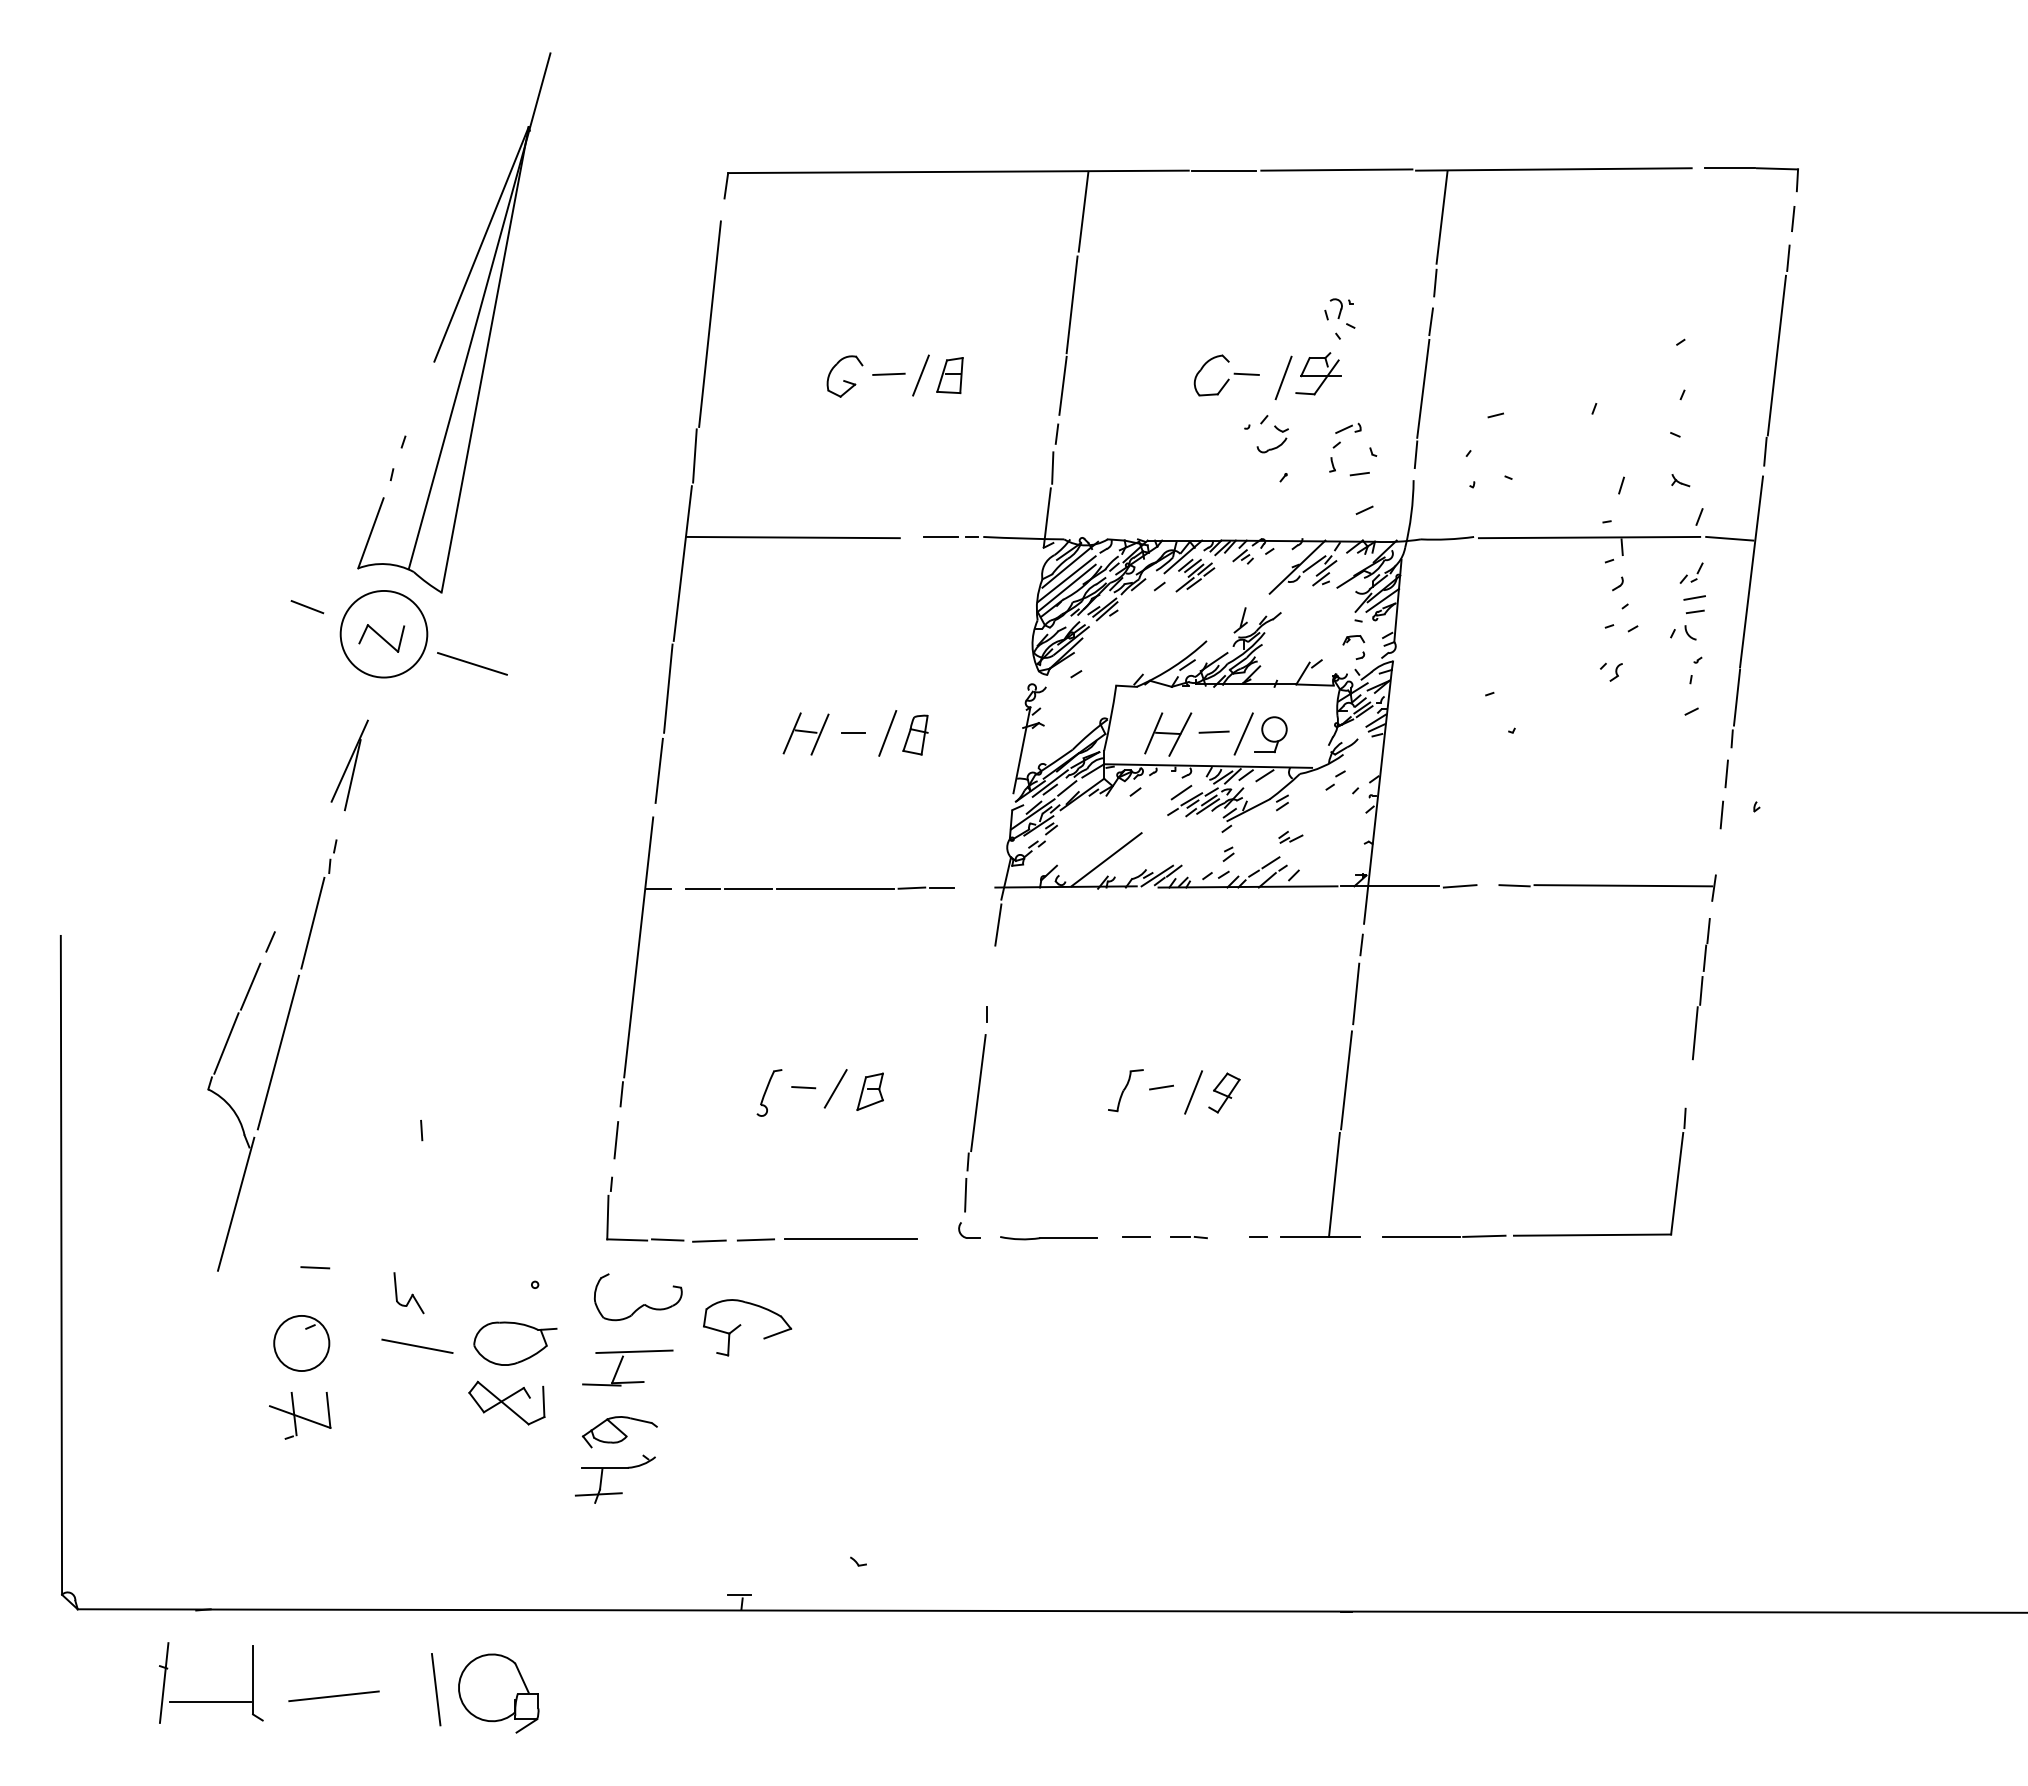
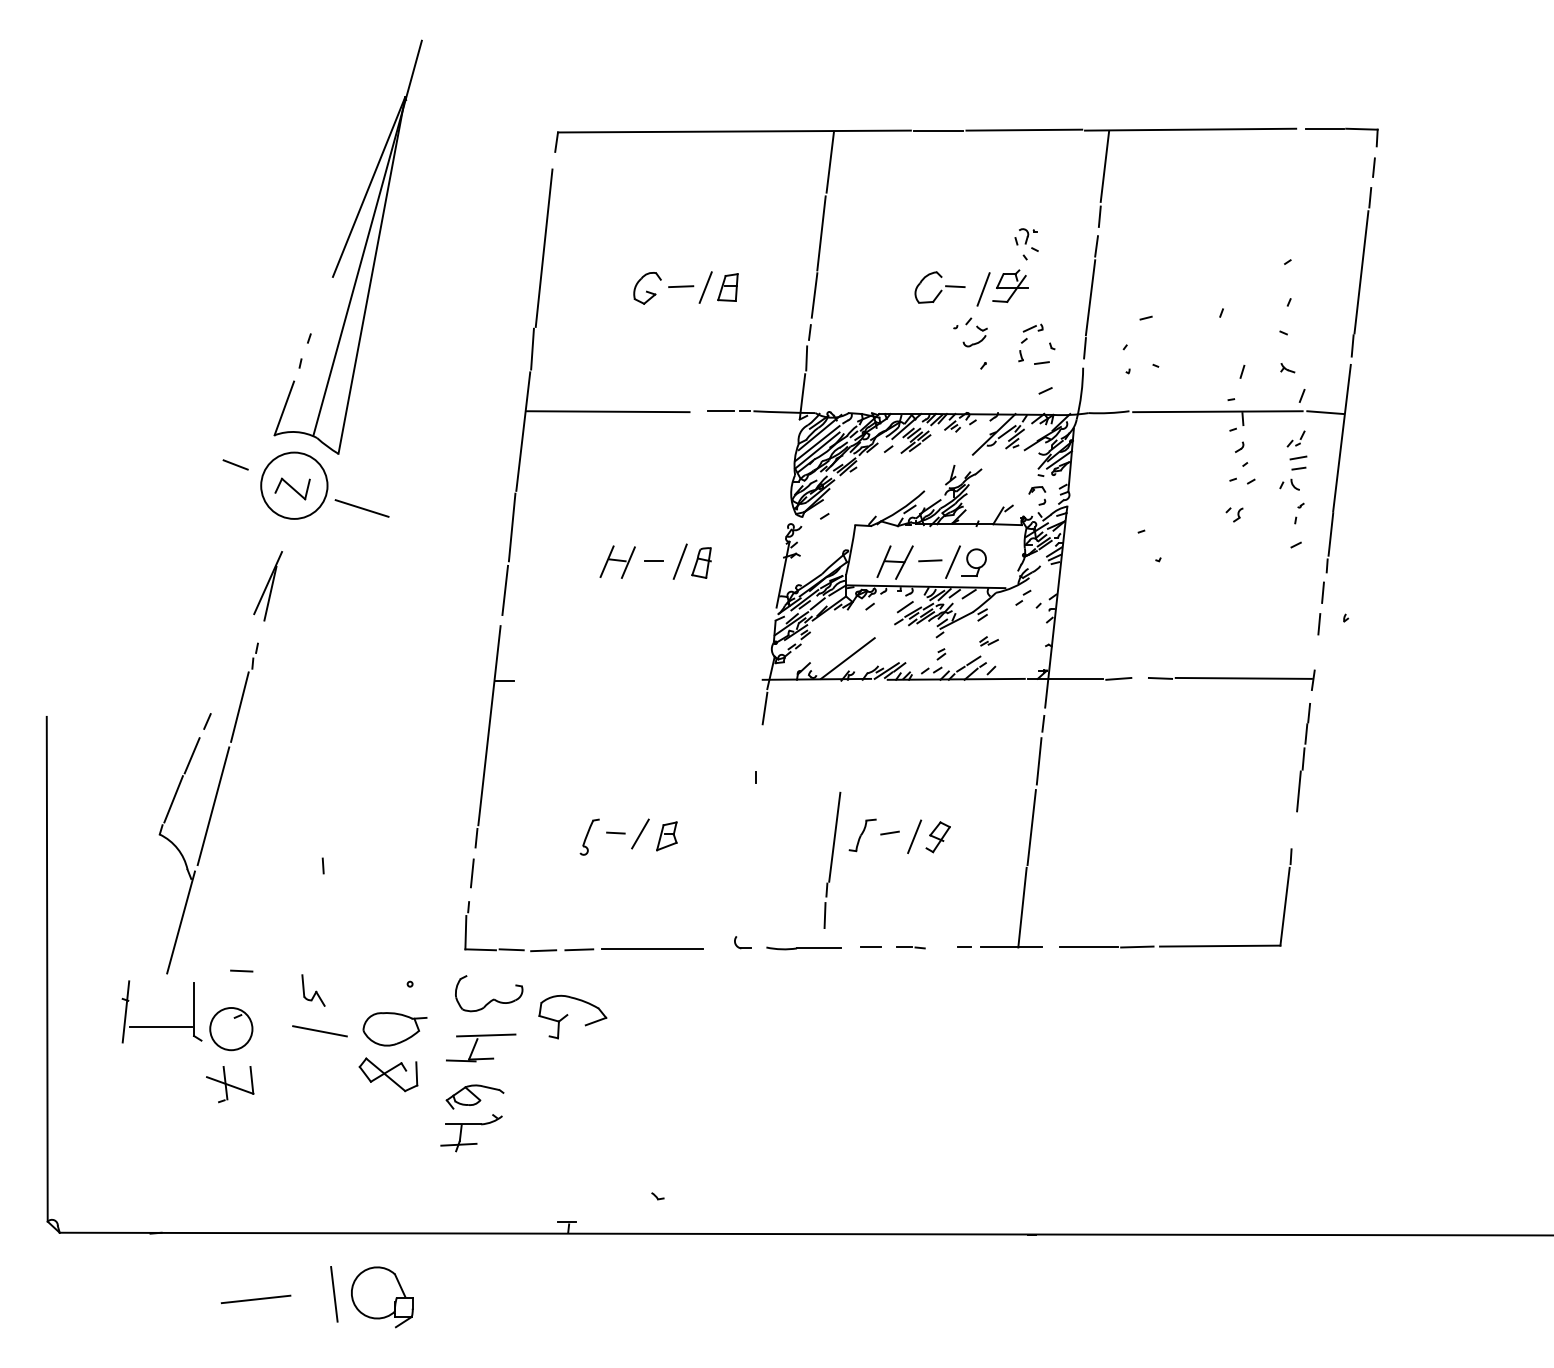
part: (819, 887) -> (627, 679), removed
part: (975, 1123) -> (832, 860), moved
part: (211, 1701) -> (162, 1026), moved

